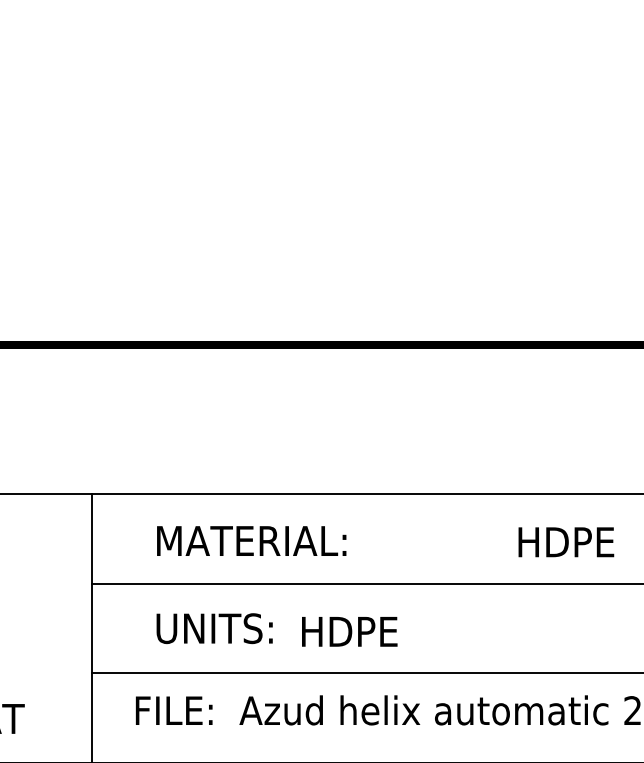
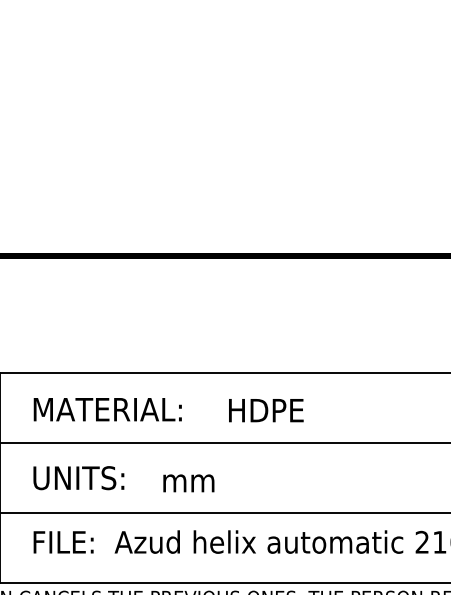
text: (251, 540) -> (107, 409), moved
text: (566, 542) -> (266, 410), moved
text: (214, 628) -> (78, 478), moved
text: (349, 631) -> (200, 480), HDPE -> mm

